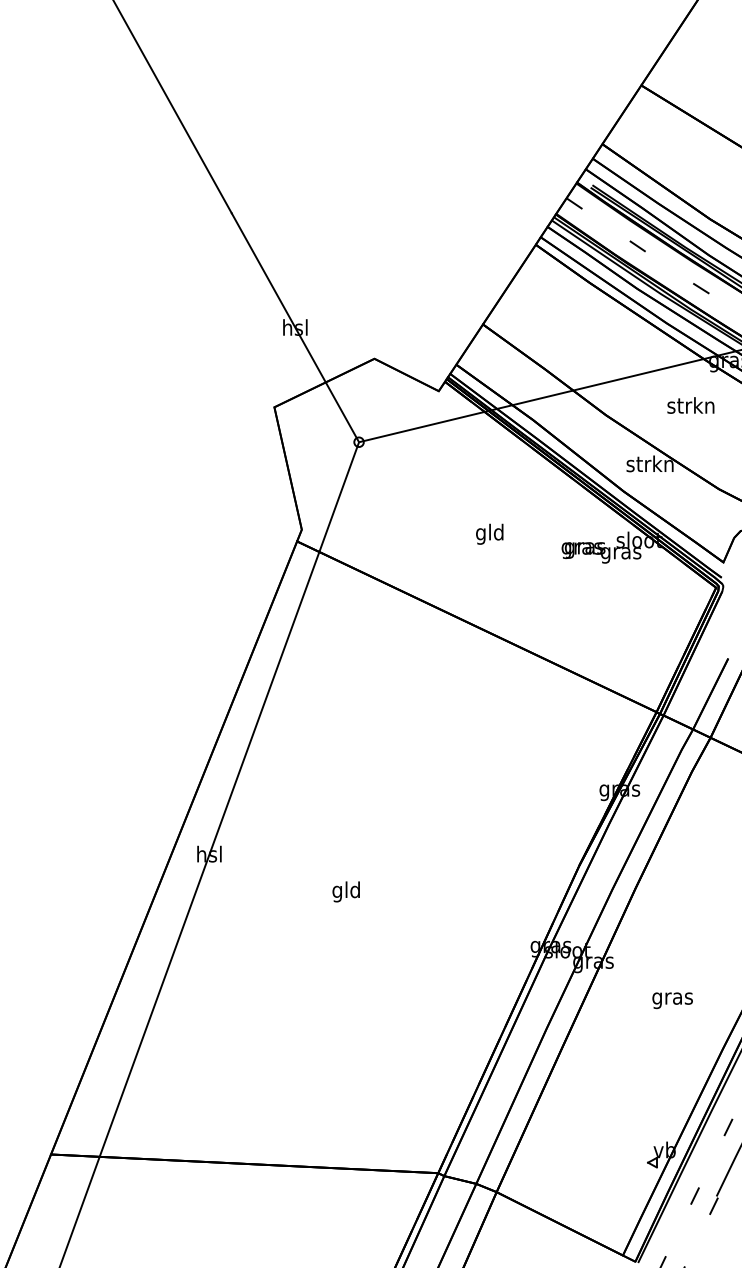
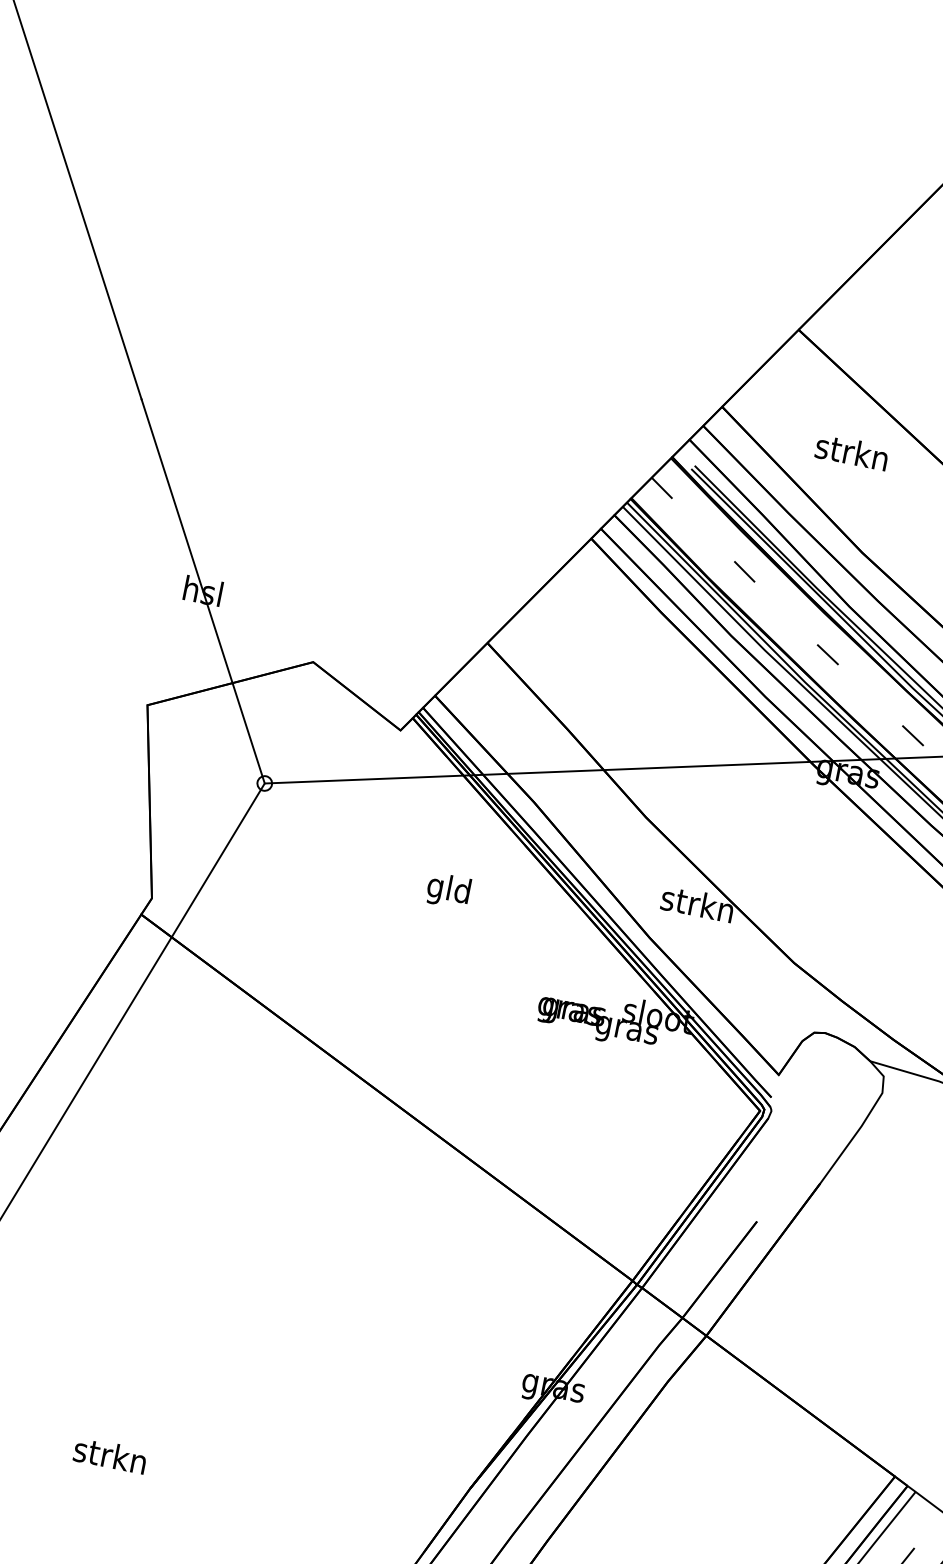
text: (690, 405) -> (851, 452), moved
text: (489, 533) -> (448, 889), moved
text: (345, 891) -> (108, 1457), gld -> strkn

